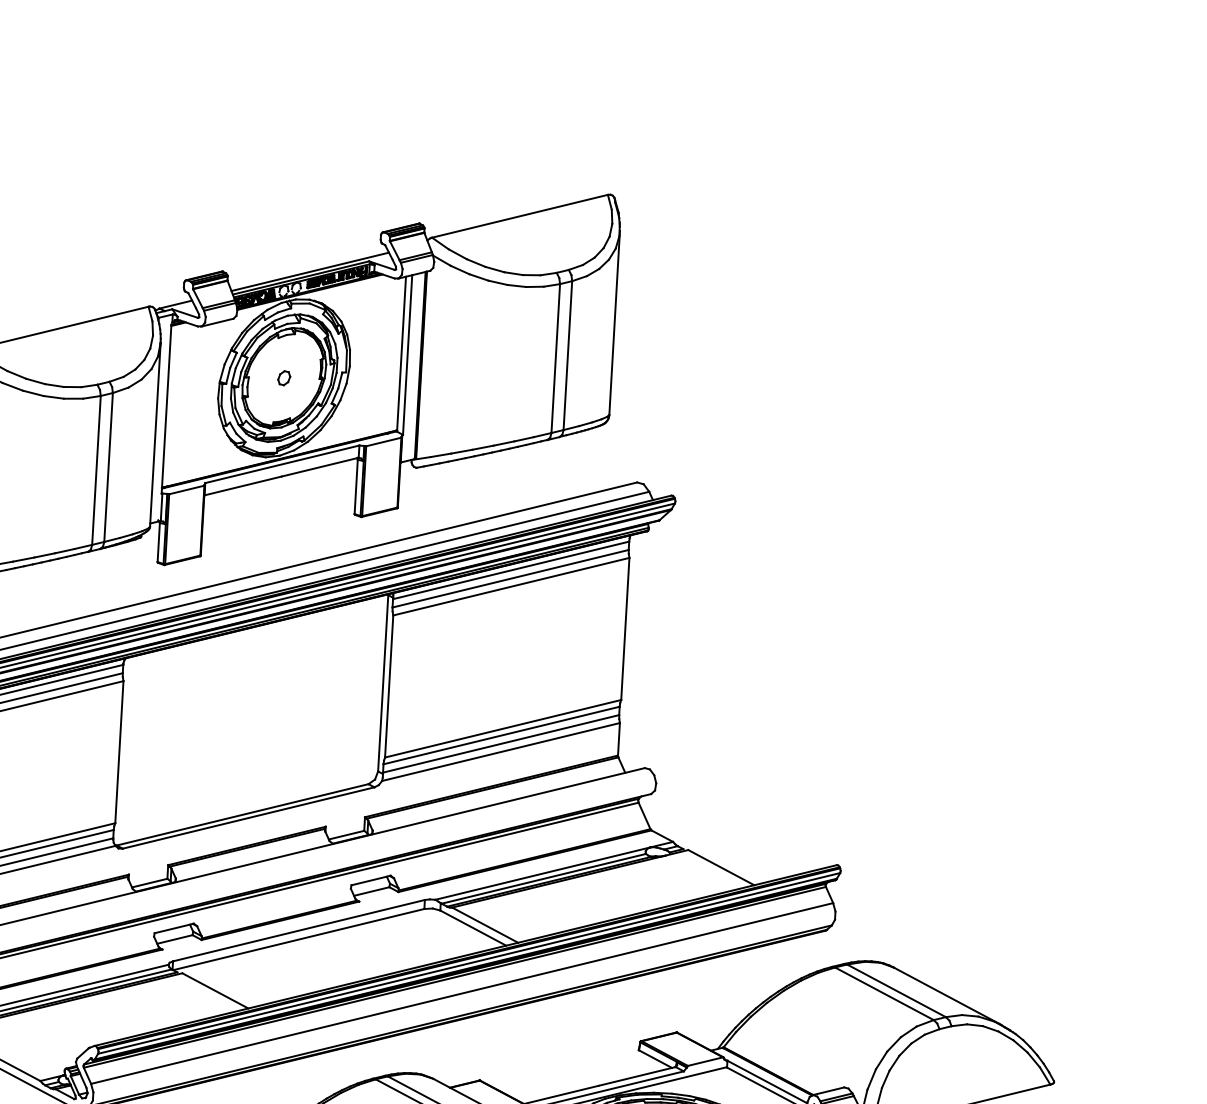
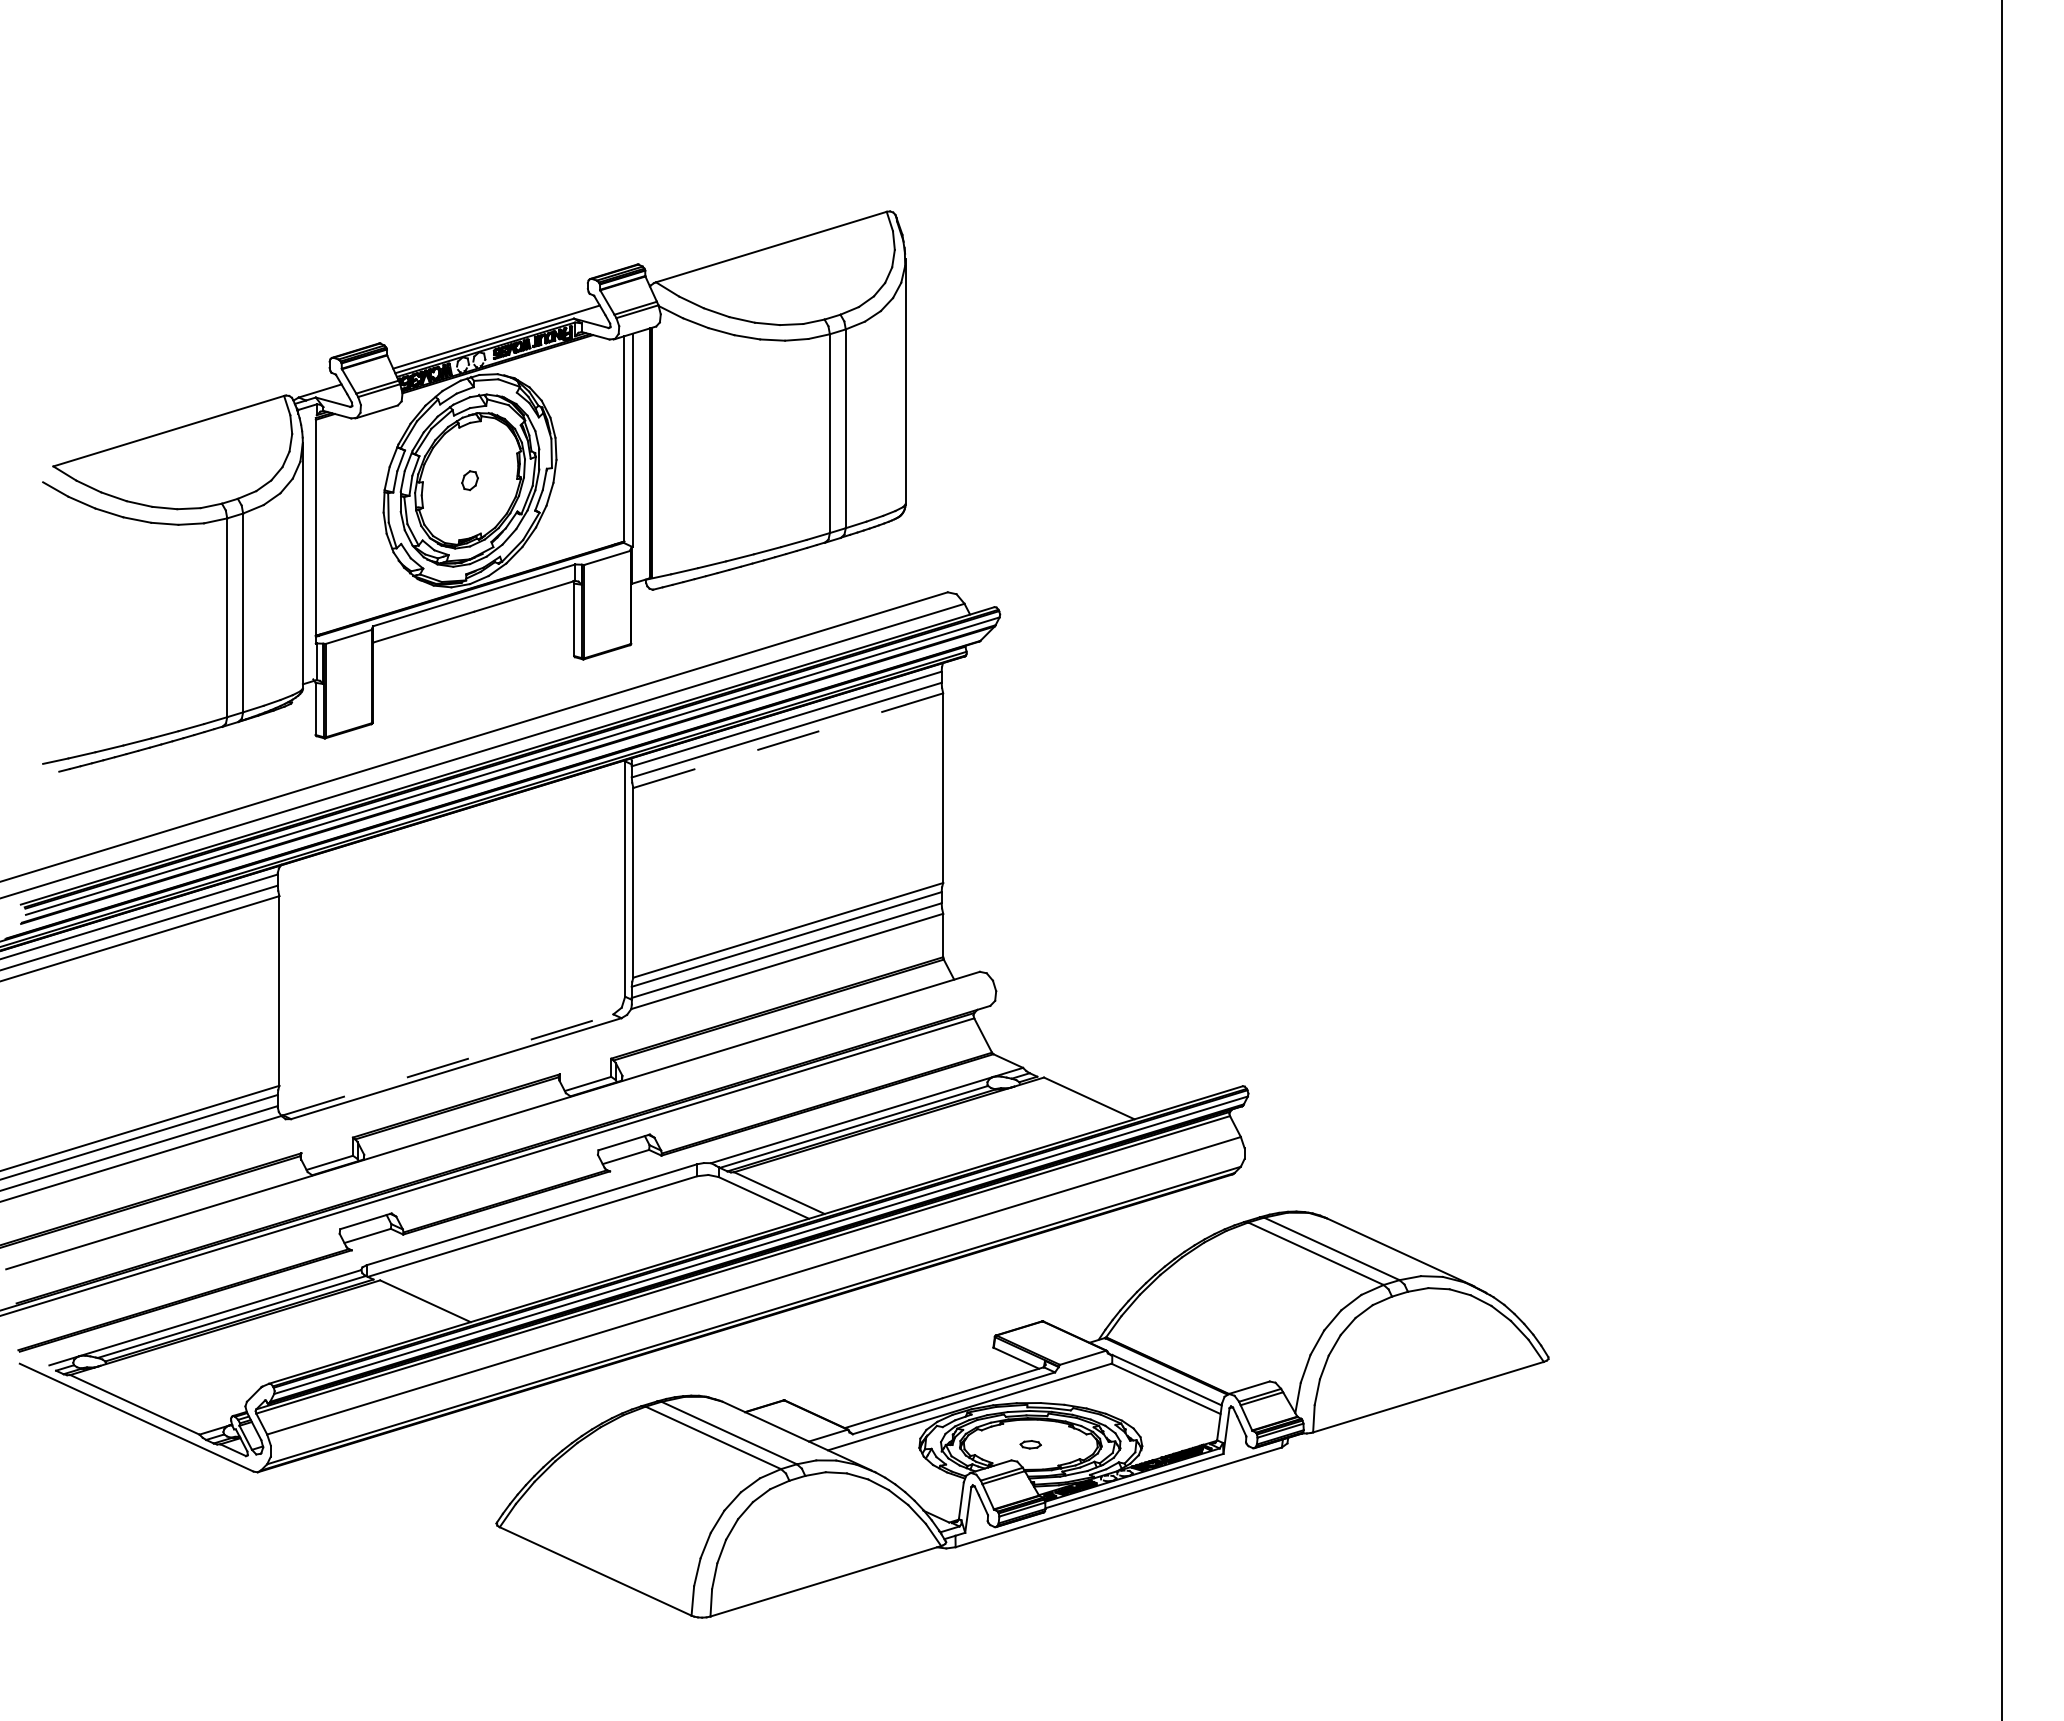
line: (511, 586) -> (788, 740), solid -> dashed
line: (242, 814) -> (448, 1064), solid -> dashed

